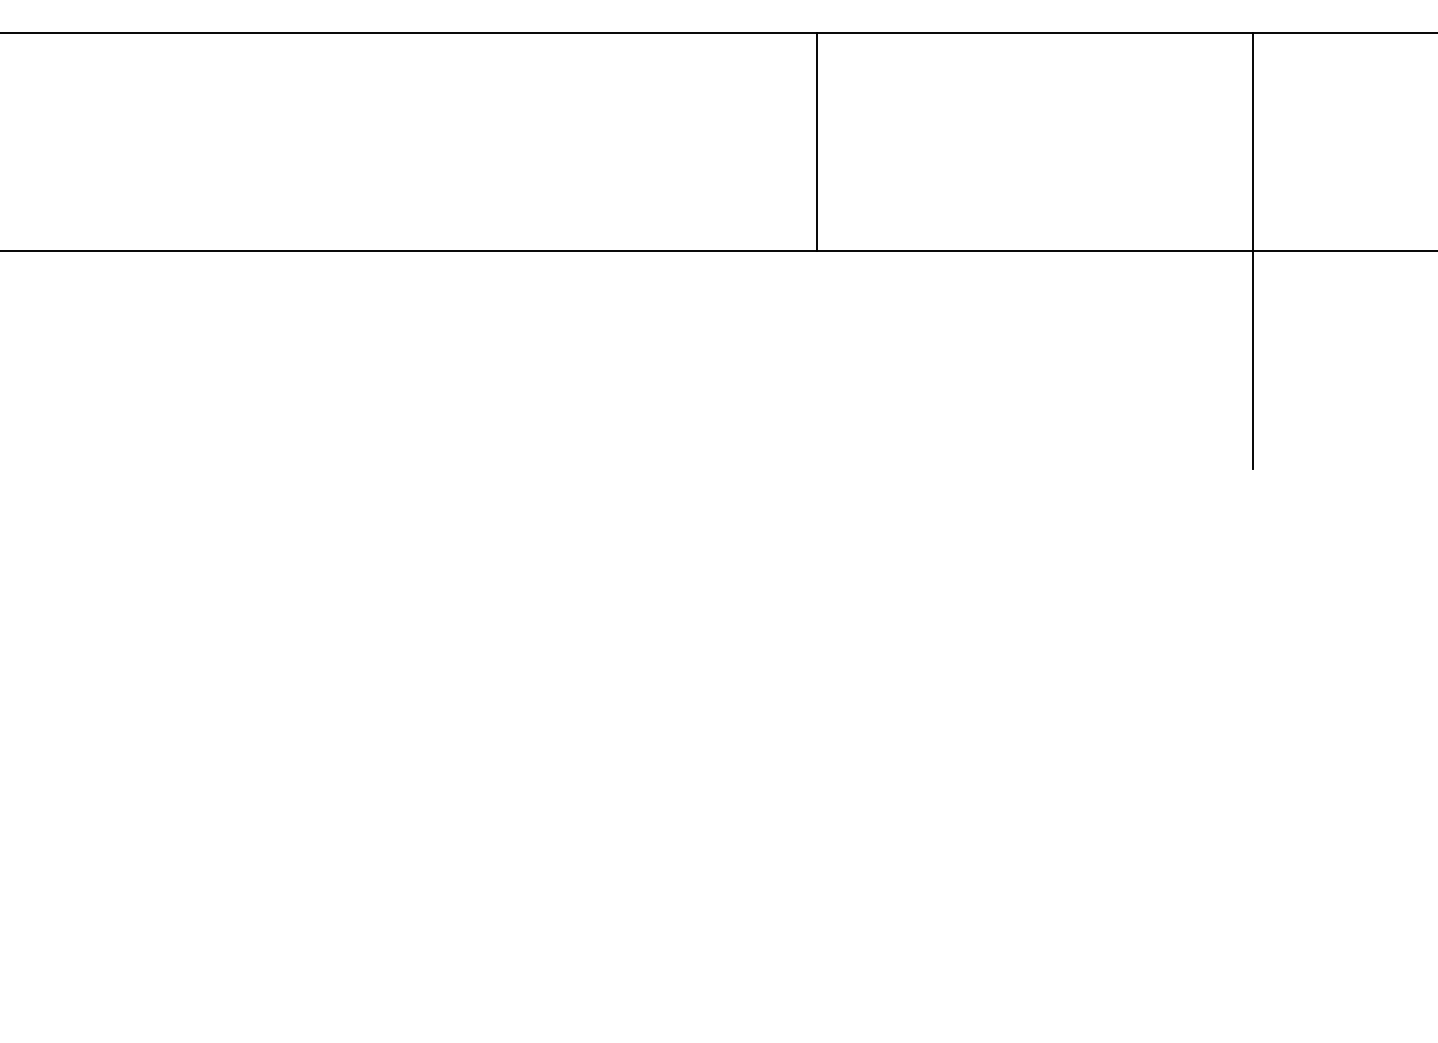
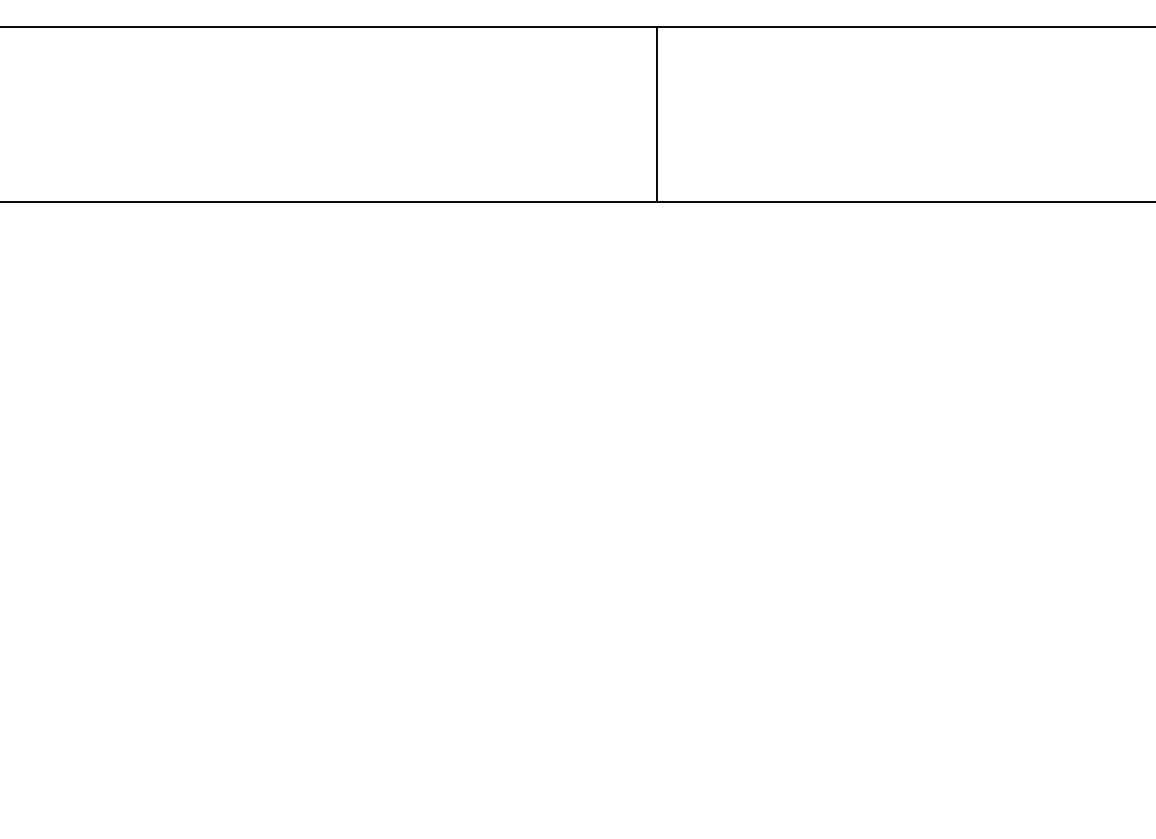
line: (1253, 250) -> (1007, 201), removed

